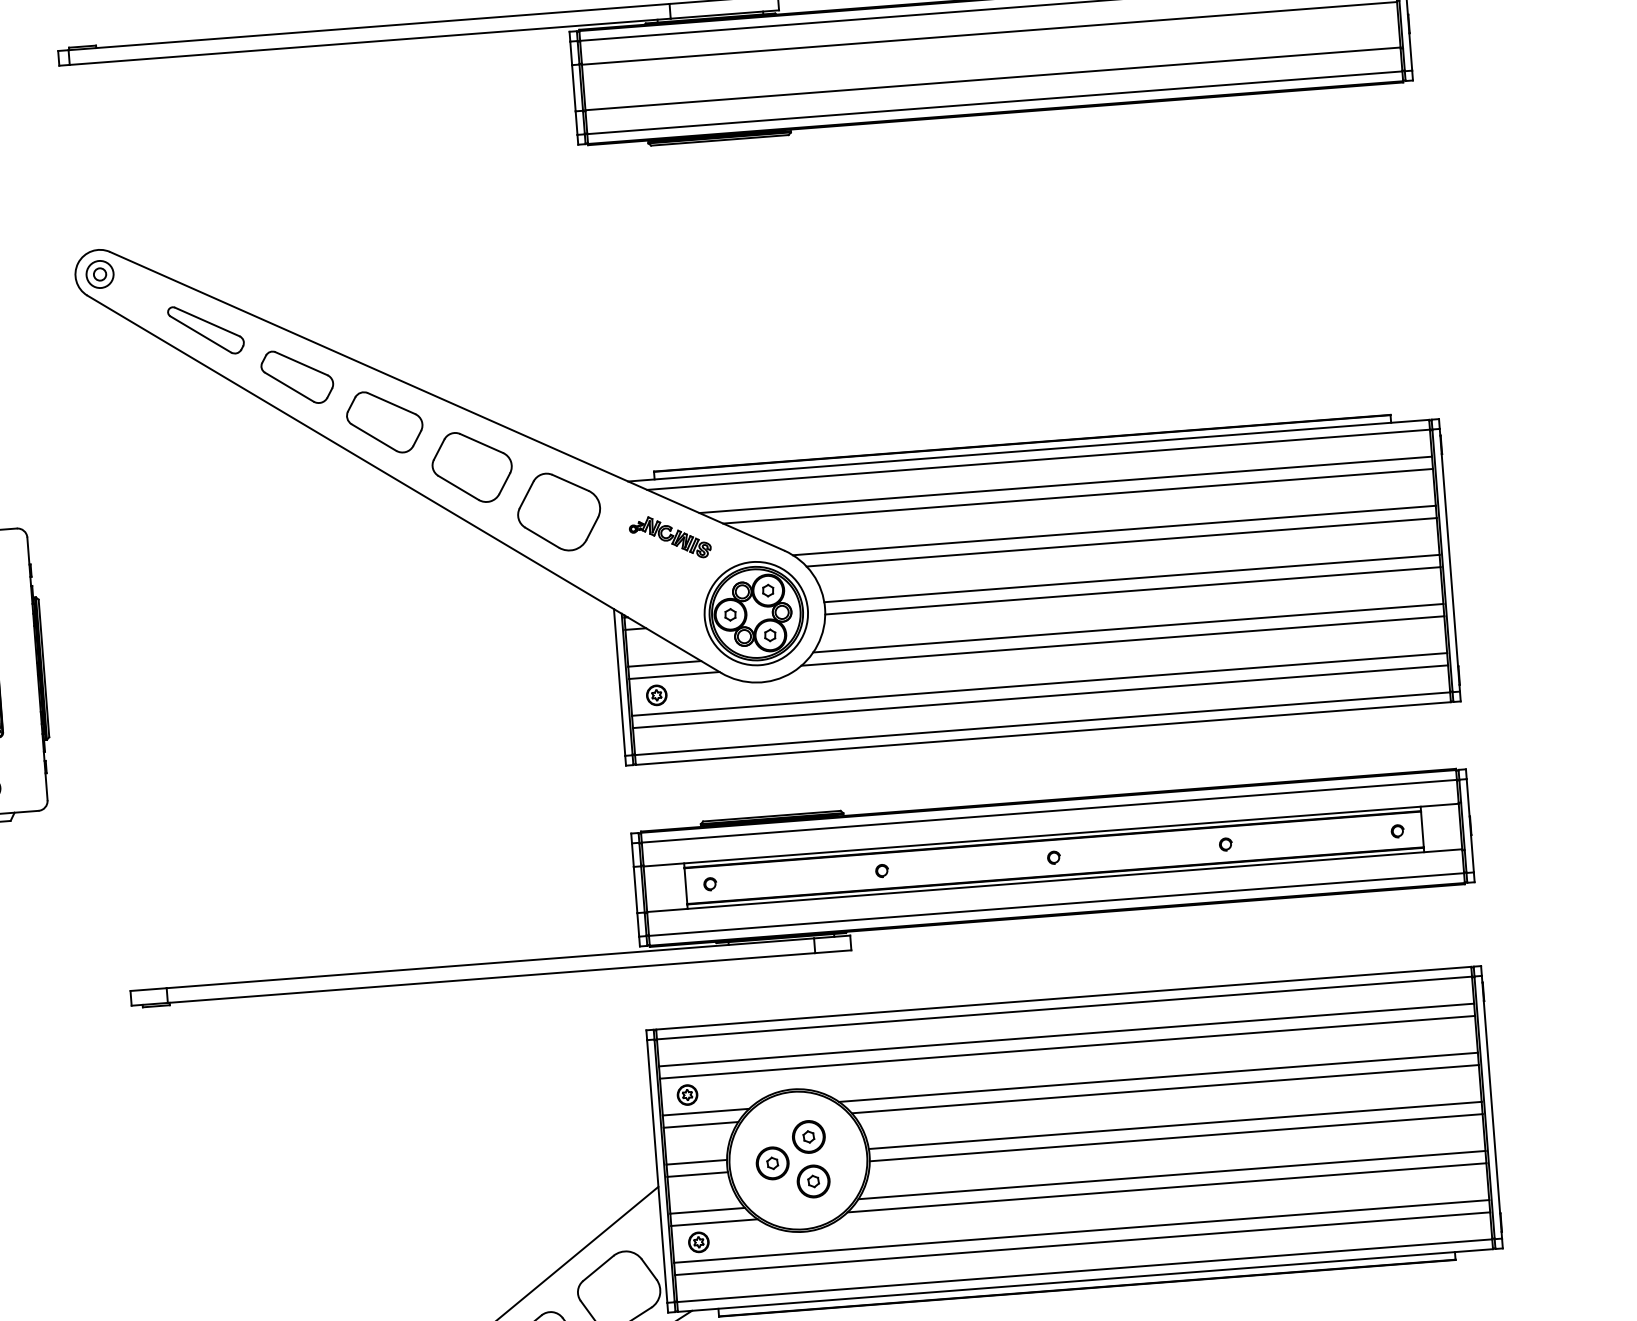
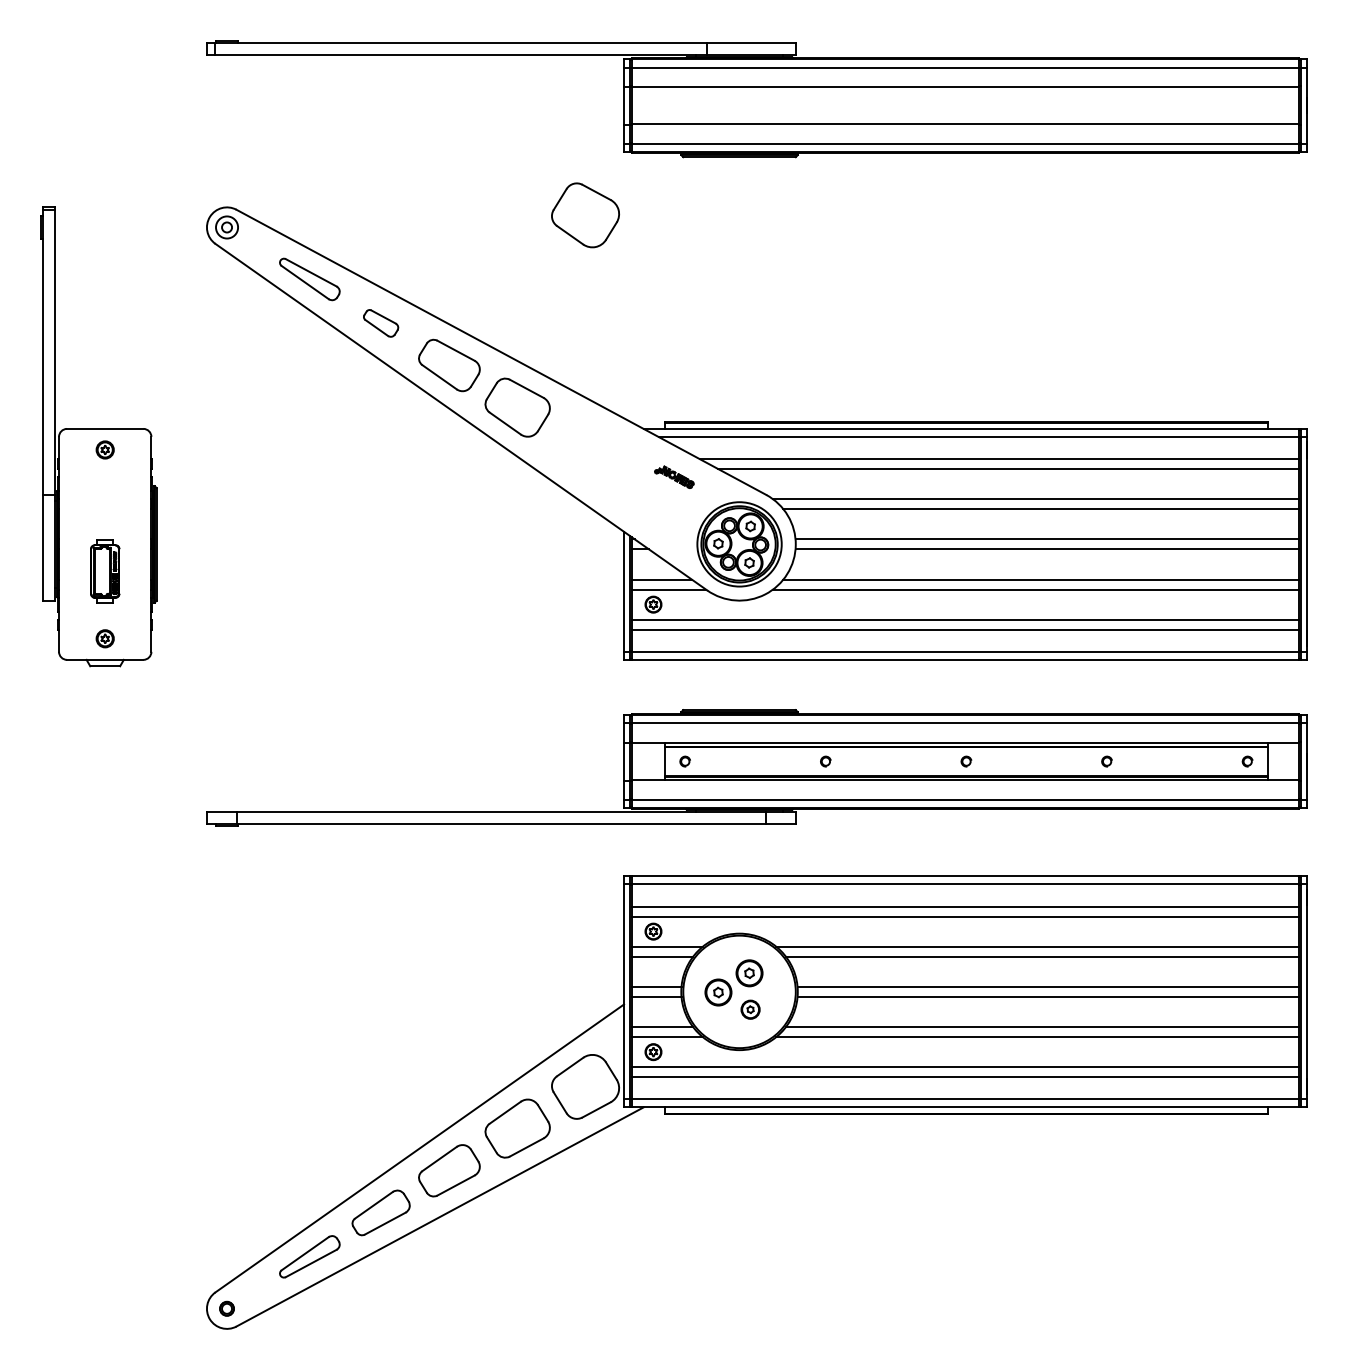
part: (296, 377) -> (380, 323), size x0.6
part: (559, 512) -> (585, 215), moved
part: (670, 537) -> (674, 477), size x0.6
part: (813, 1181) -> (750, 1009), size x0.7

